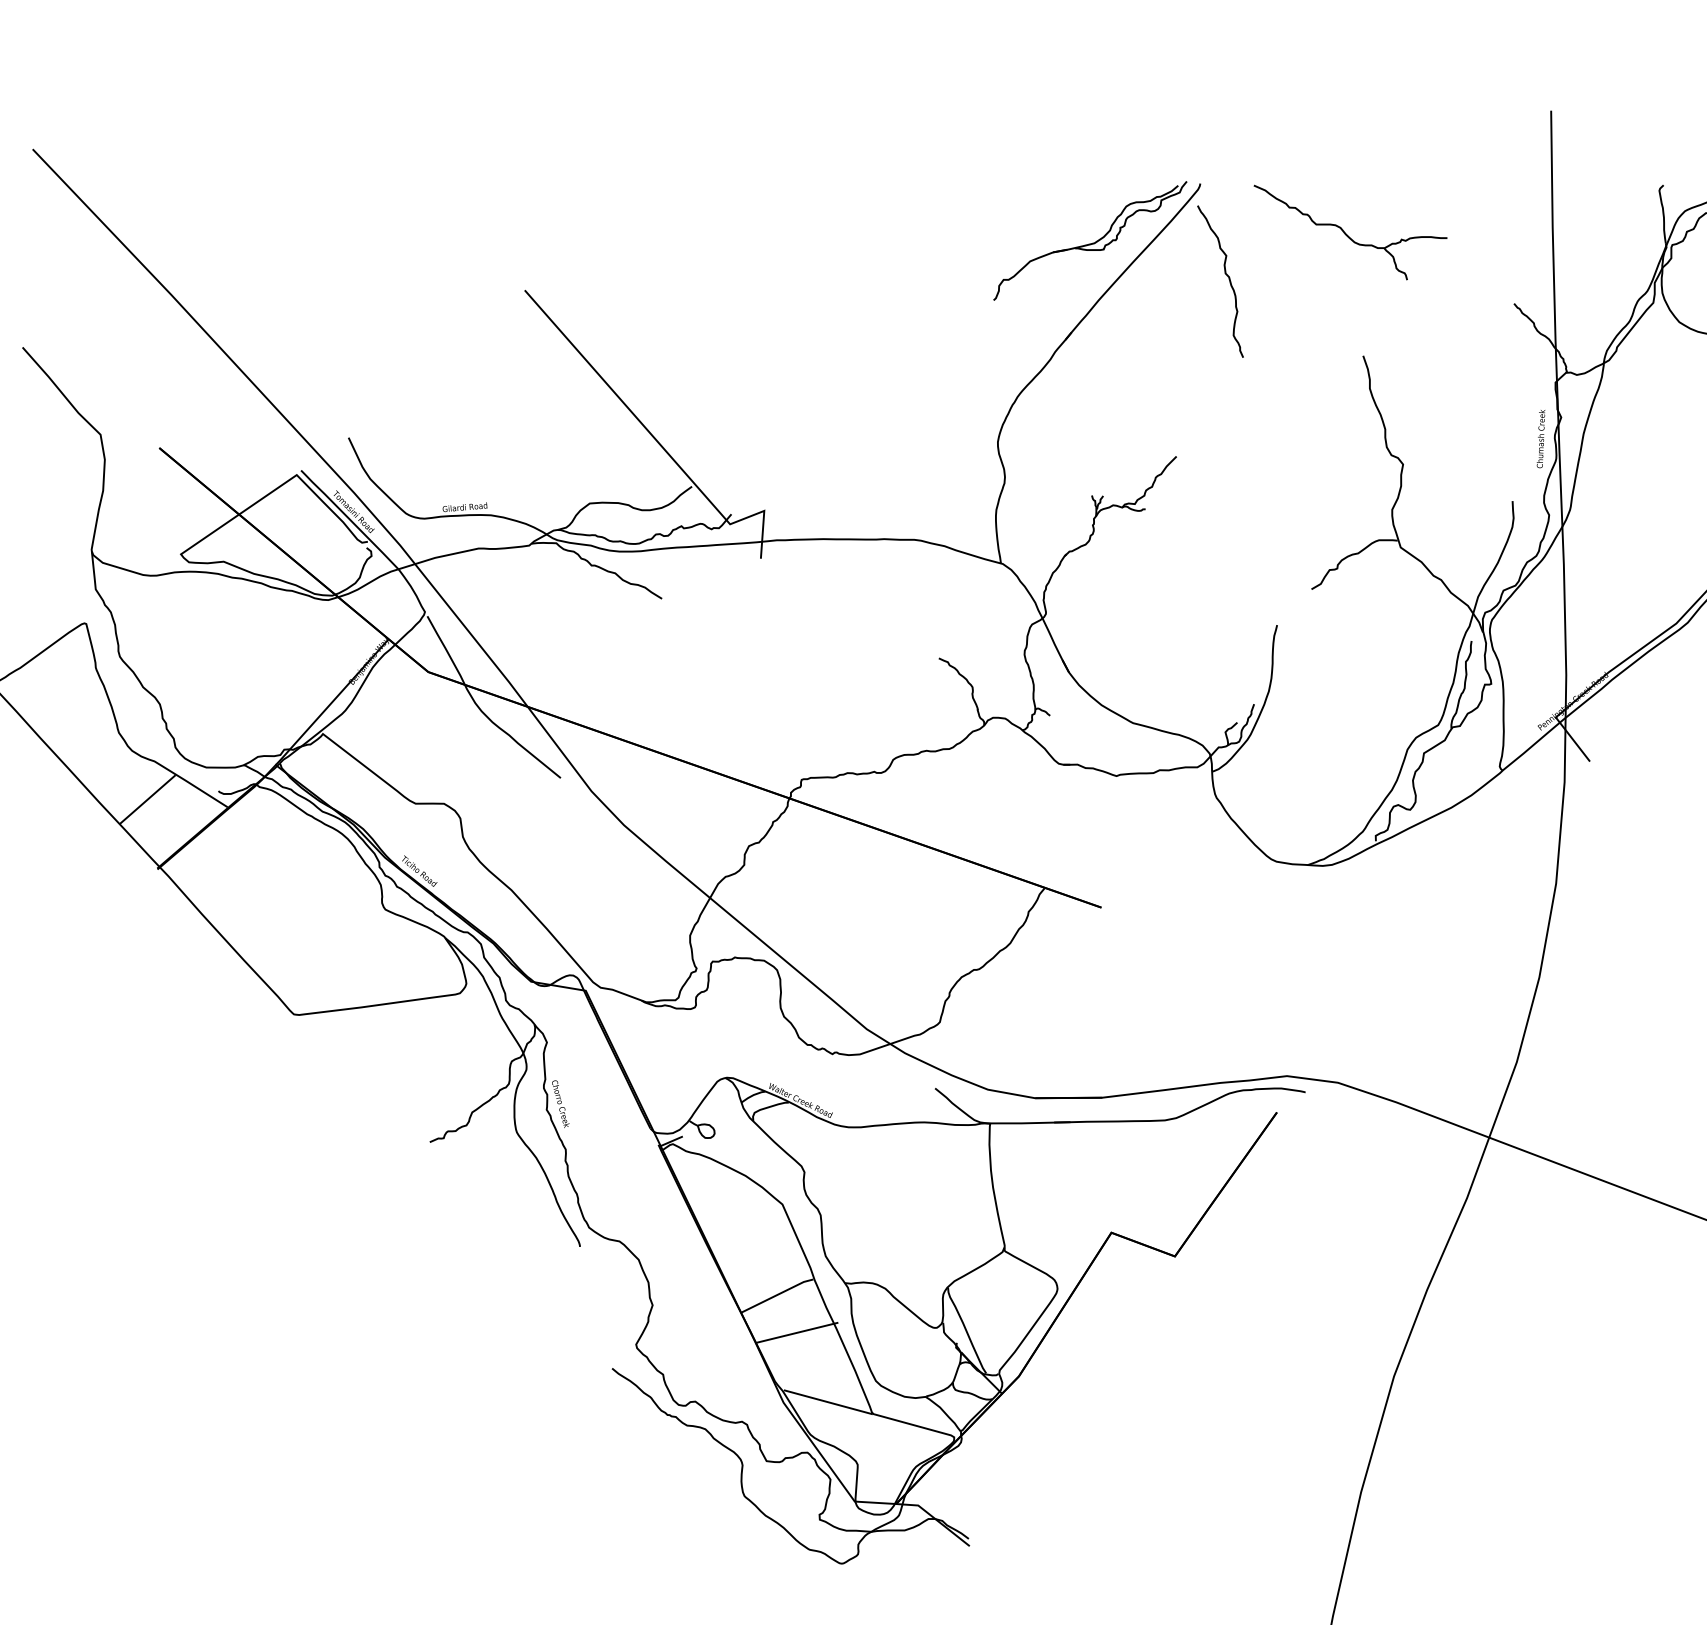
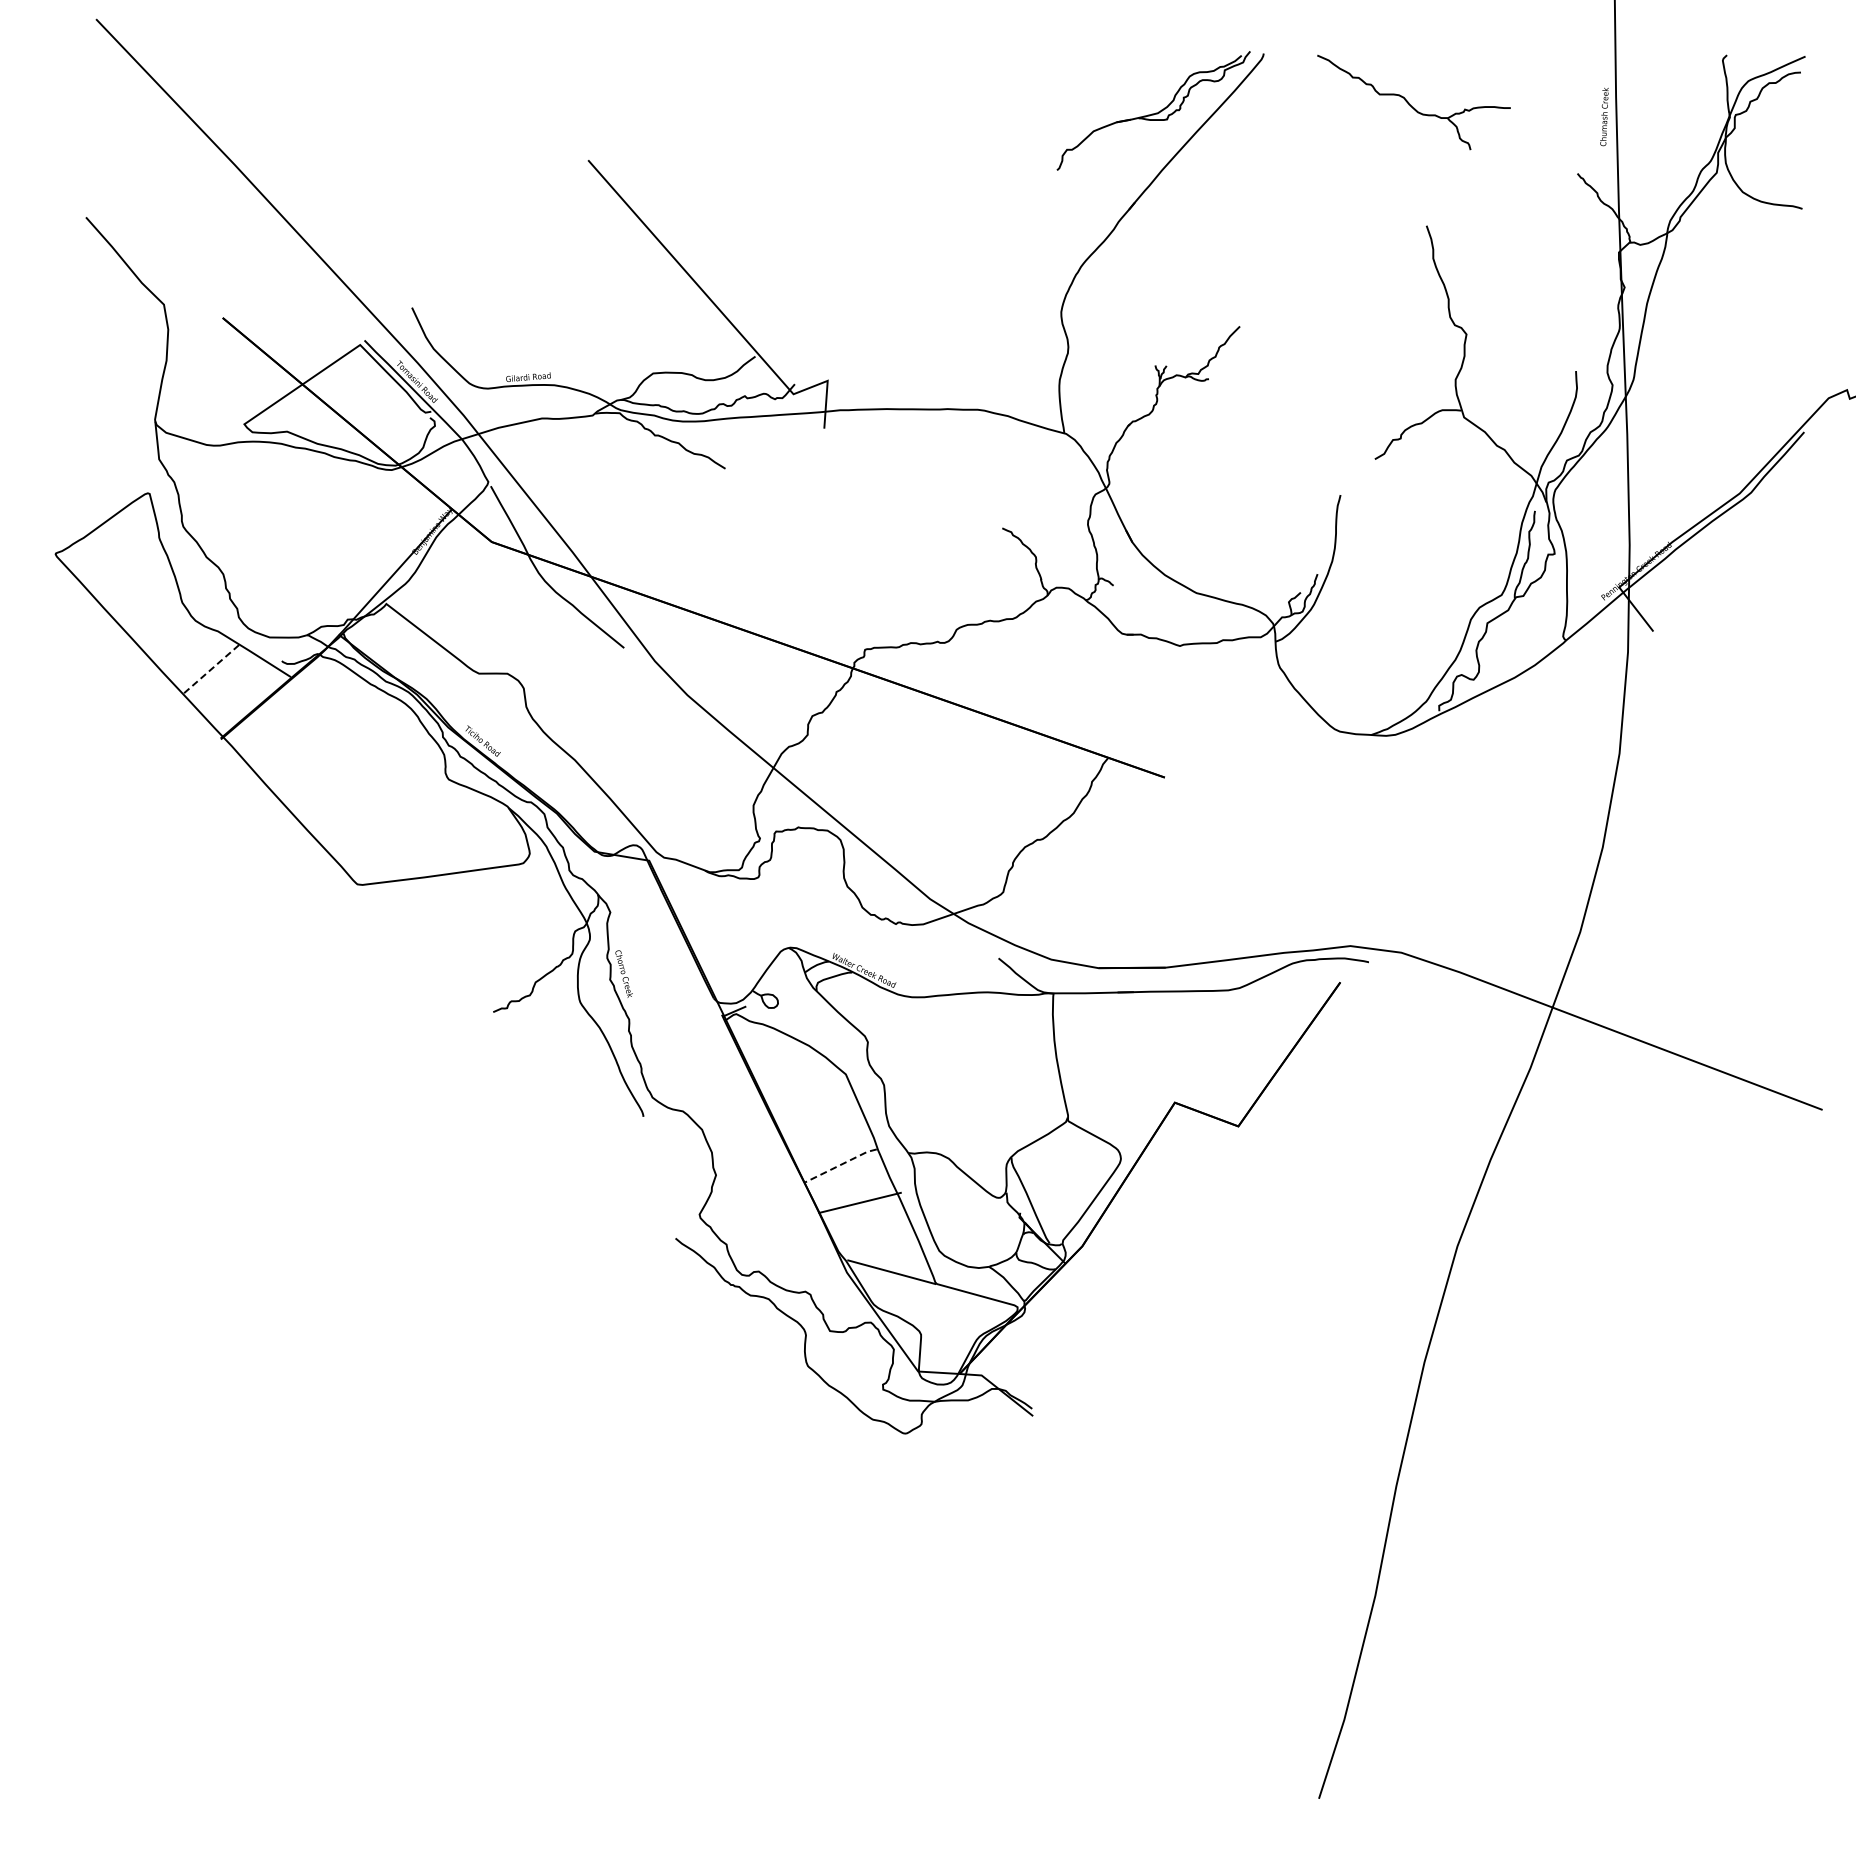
curve: (1226, 275) -> (1289, 145), removed
text: (1541, 438) -> (1604, 116), moved
line: (147, 799) -> (210, 669), solid -> dashed
line: (777, 1294) -> (840, 1164), solid -> dashed

